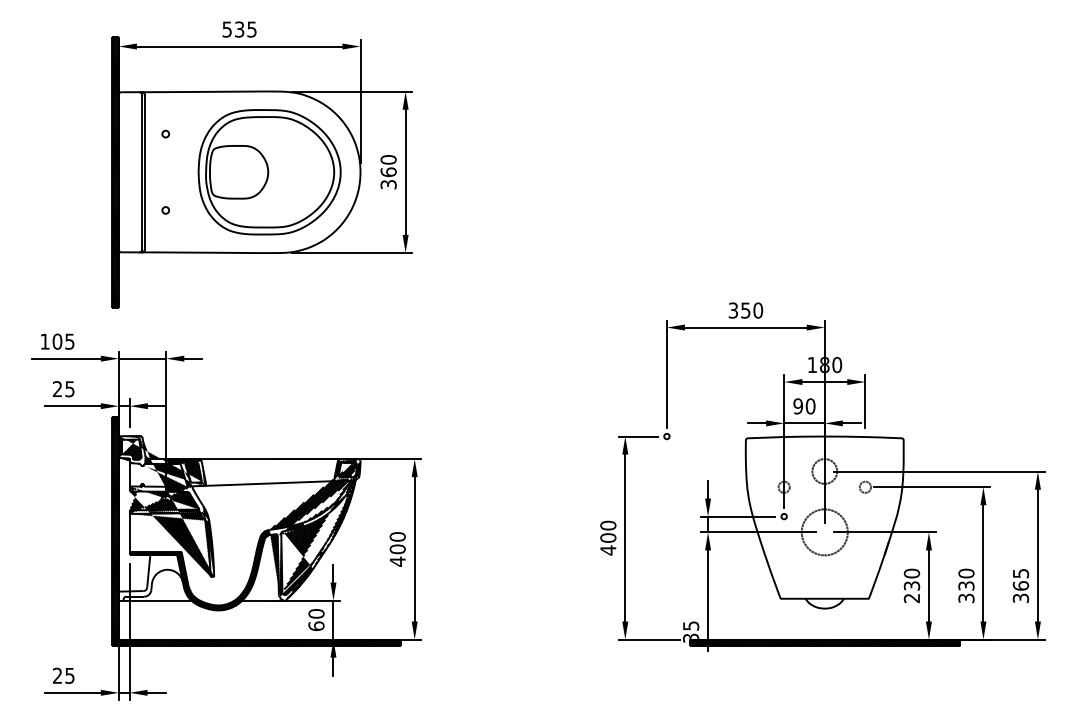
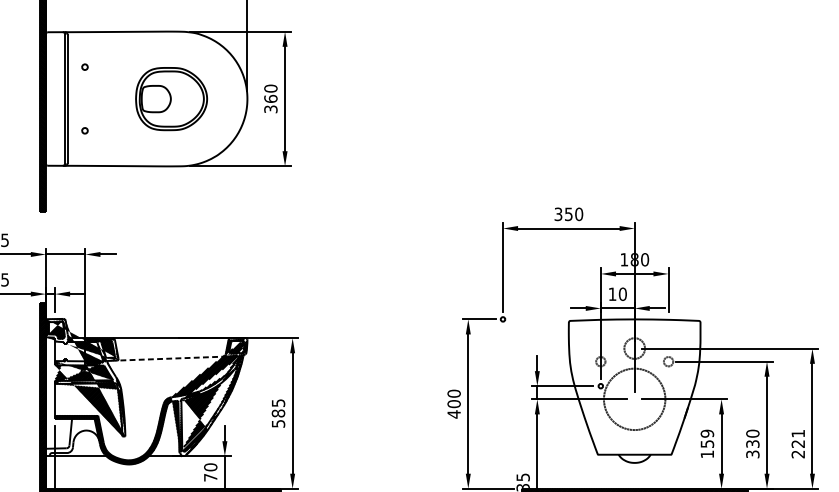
part: (269, 172) -> (171, 99), size x0.6
text: (798, 406) -> (612, 294), 90 -> 10
line: (270, 483) -> (172, 358), solid -> dashed
circle: (824, 532) -> (634, 399), size x1.6
text: (397, 549) -> (278, 413), 400 -> 585
text: (911, 585) -> (707, 443), 230 -> 159
text: (1020, 586) -> (797, 444), 365 -> 221
text: (316, 626) -> (210, 477), 60 -> 70

